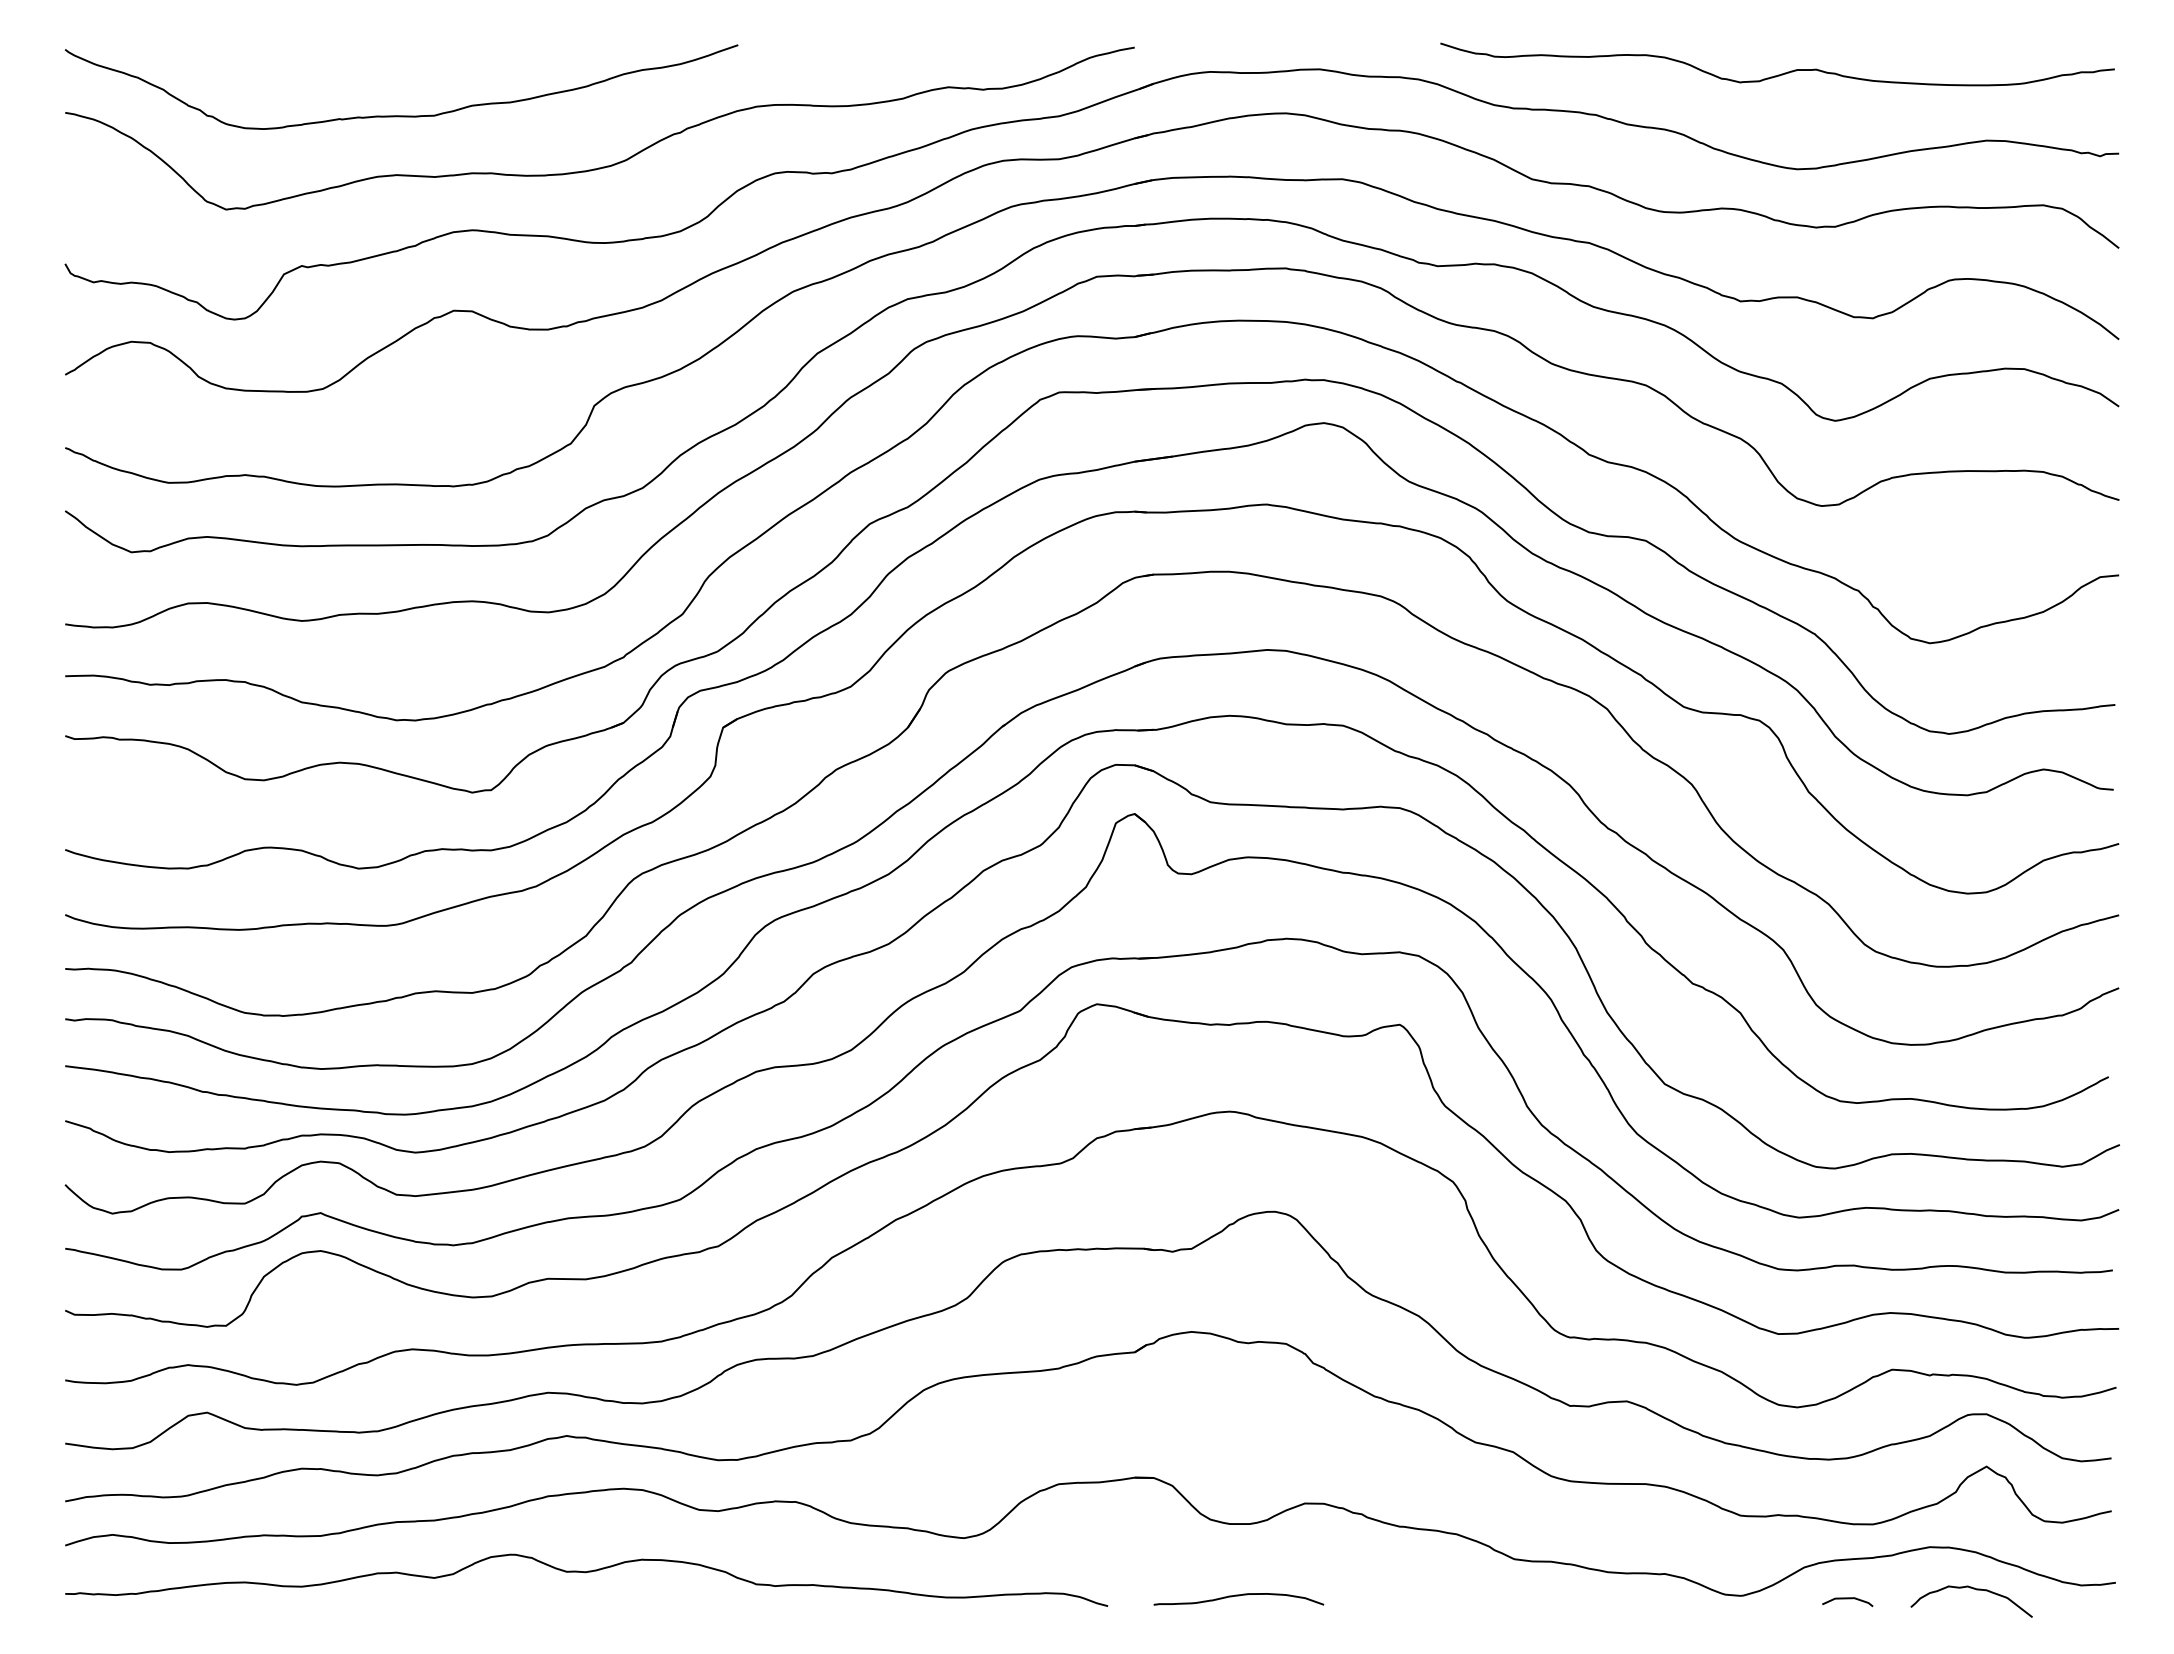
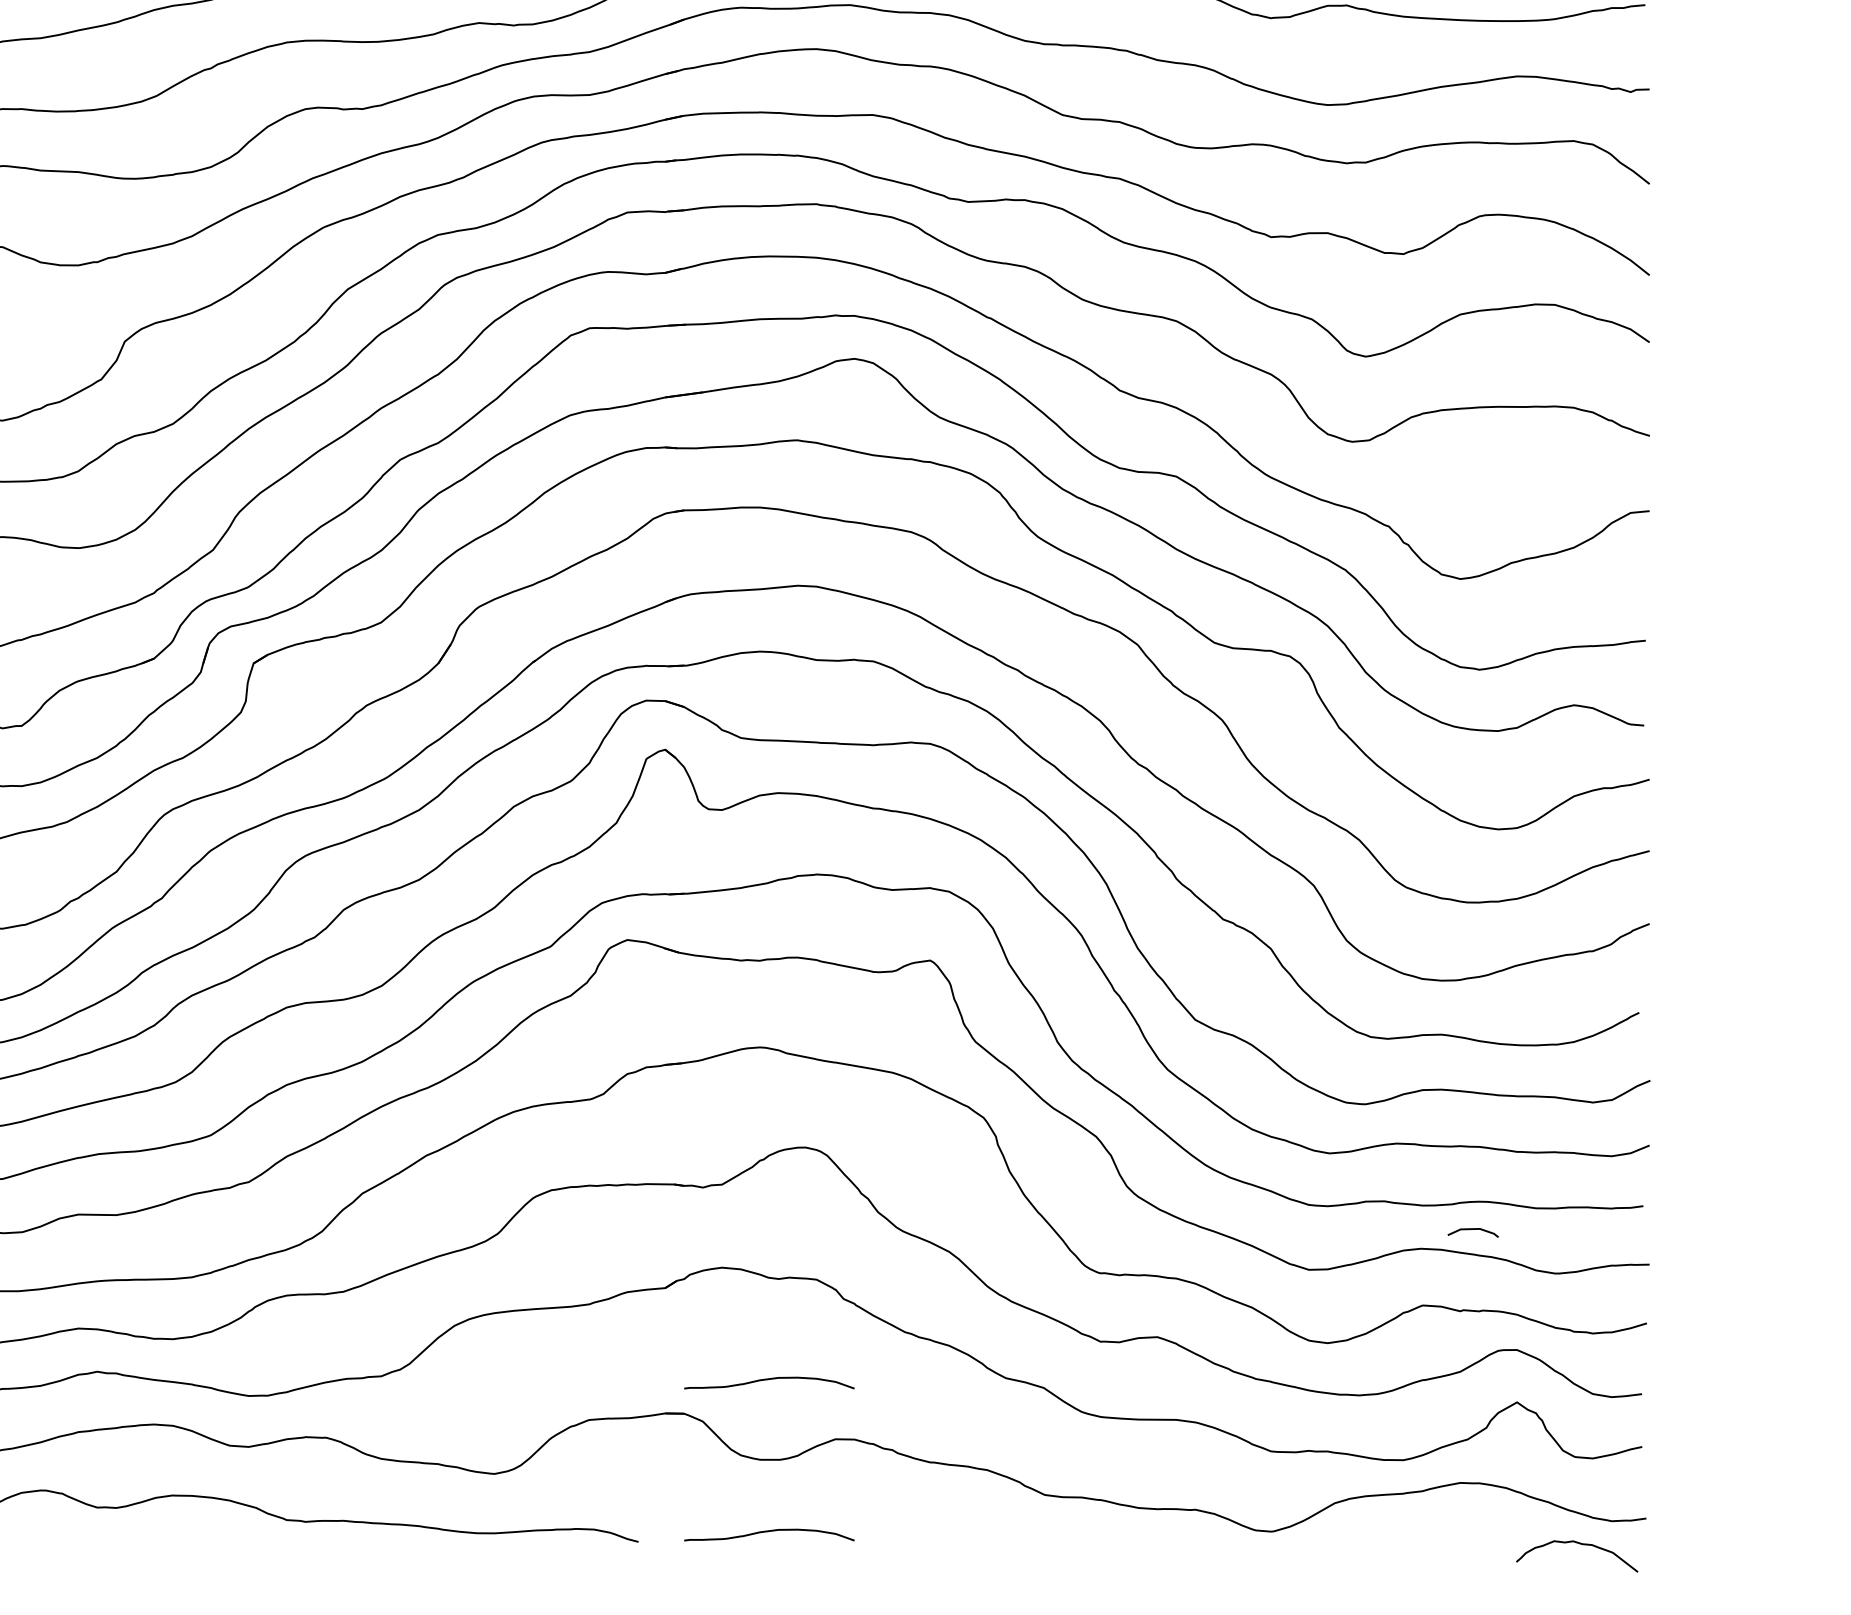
curve: (1238, 1444) -> (769, 1380), added
curve: (1976, 1590) -> (1582, 1545), moved
line: (1847, 1599) -> (1473, 1230), moved

